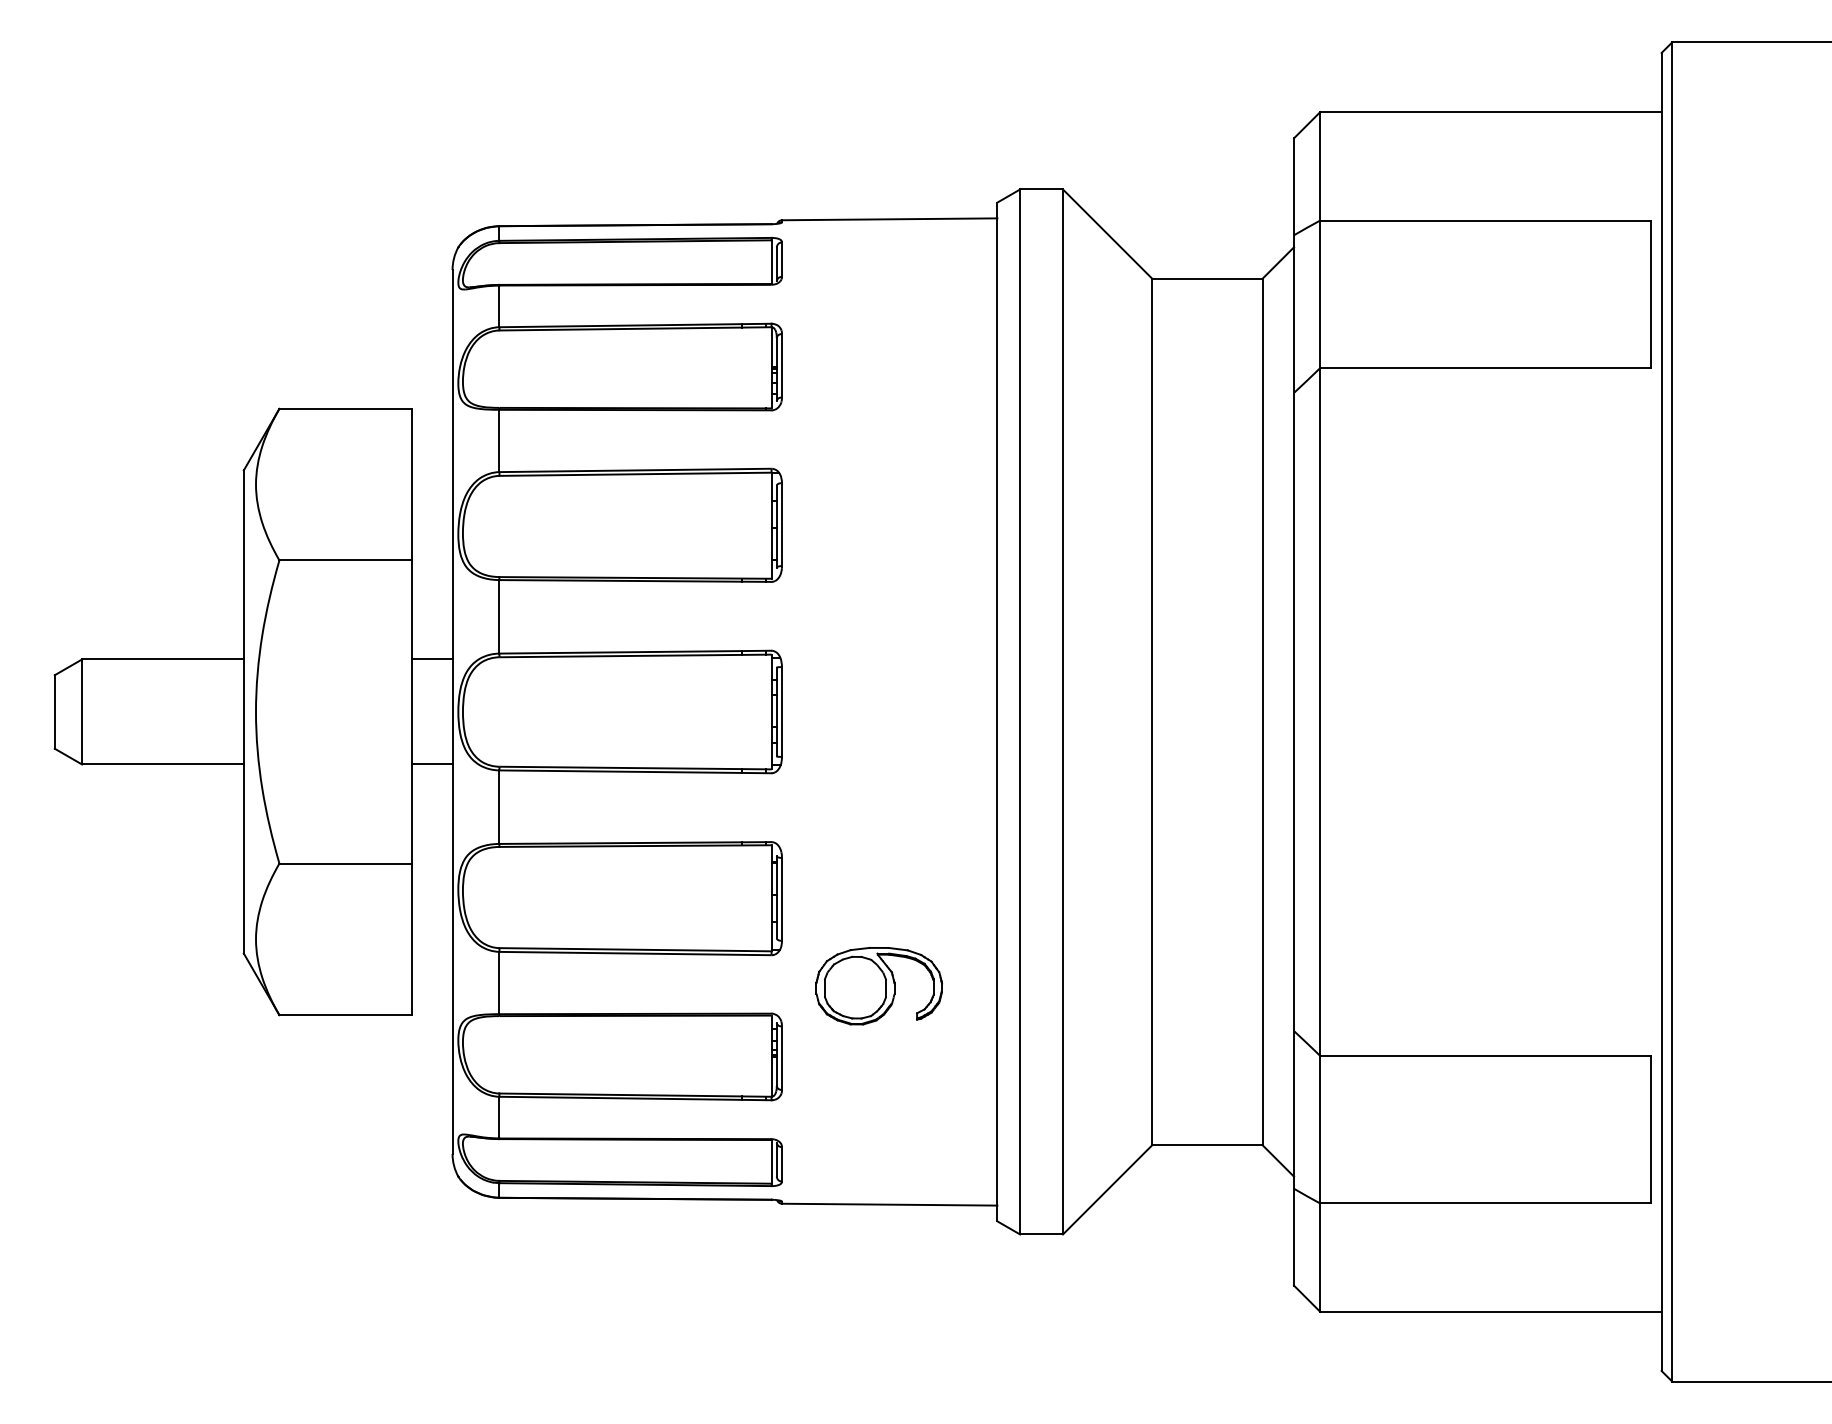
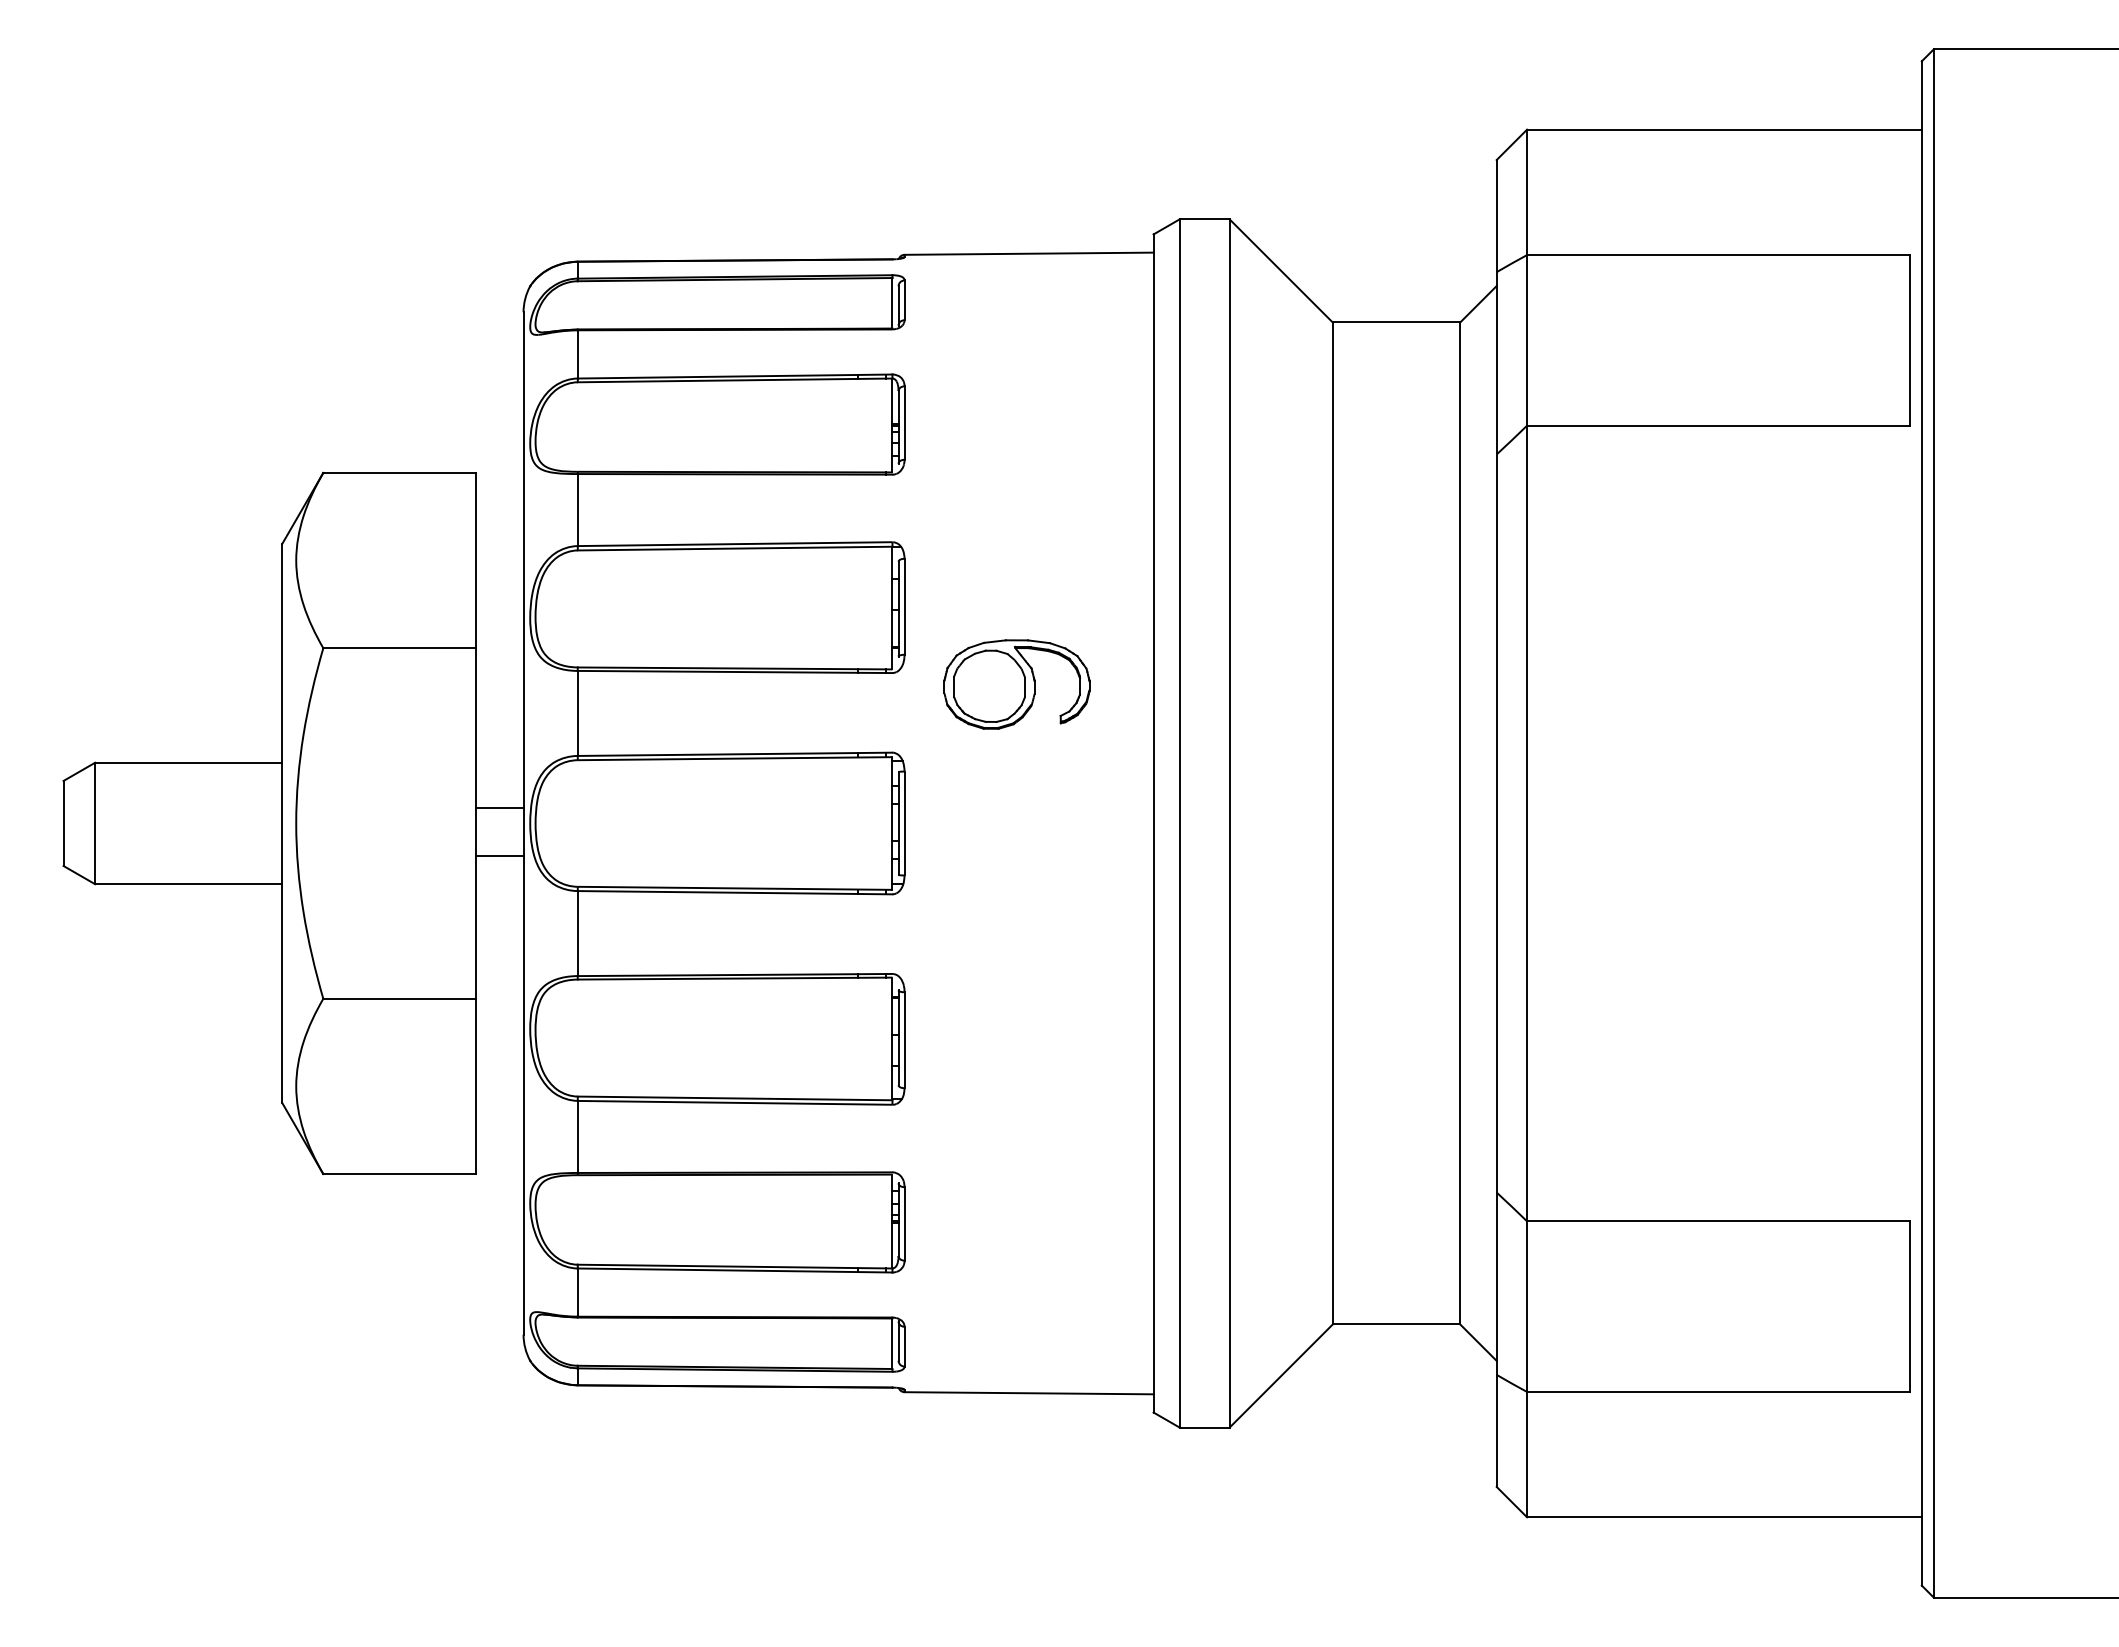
line: (431, 659) -> (499, 855), moved
line: (431, 764) -> (499, 808), moved
part: (878, 986) -> (1016, 684), moved

